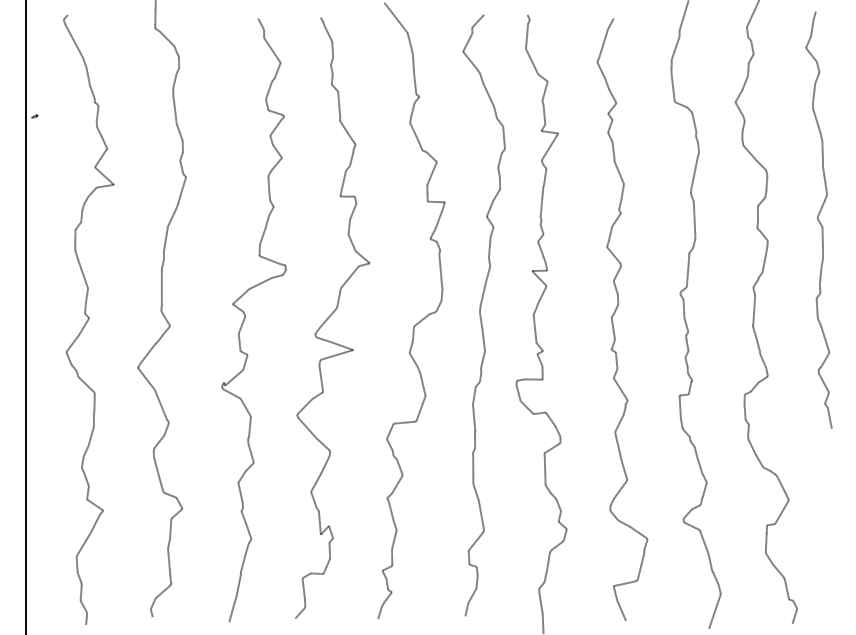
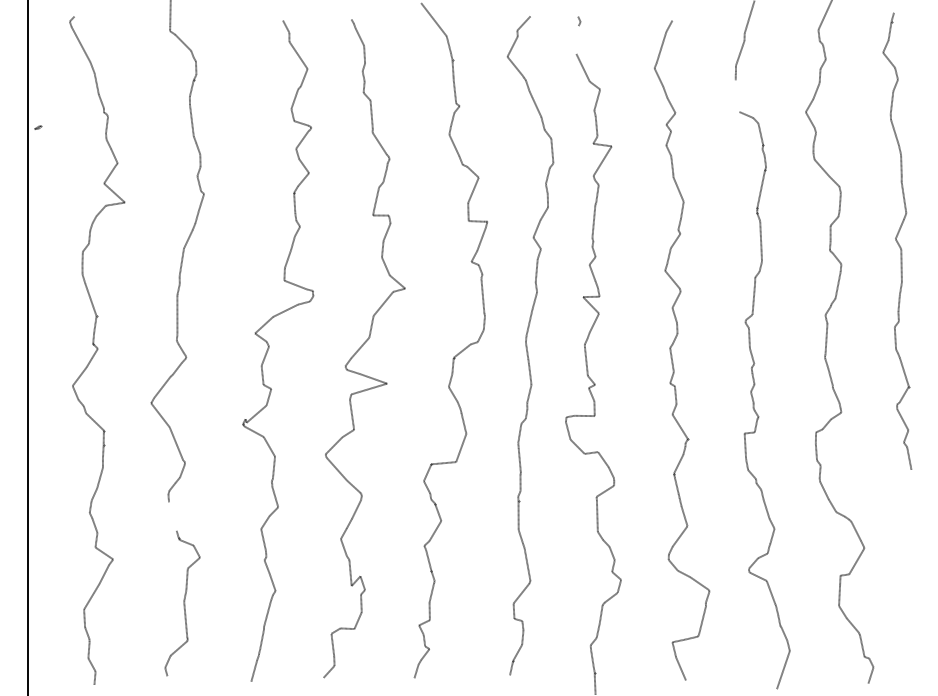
line: (527, 35) -> (577, 39), removed
line: (673, 87) -> (737, 96), removed
line: (157, 471) -> (172, 516), removed

